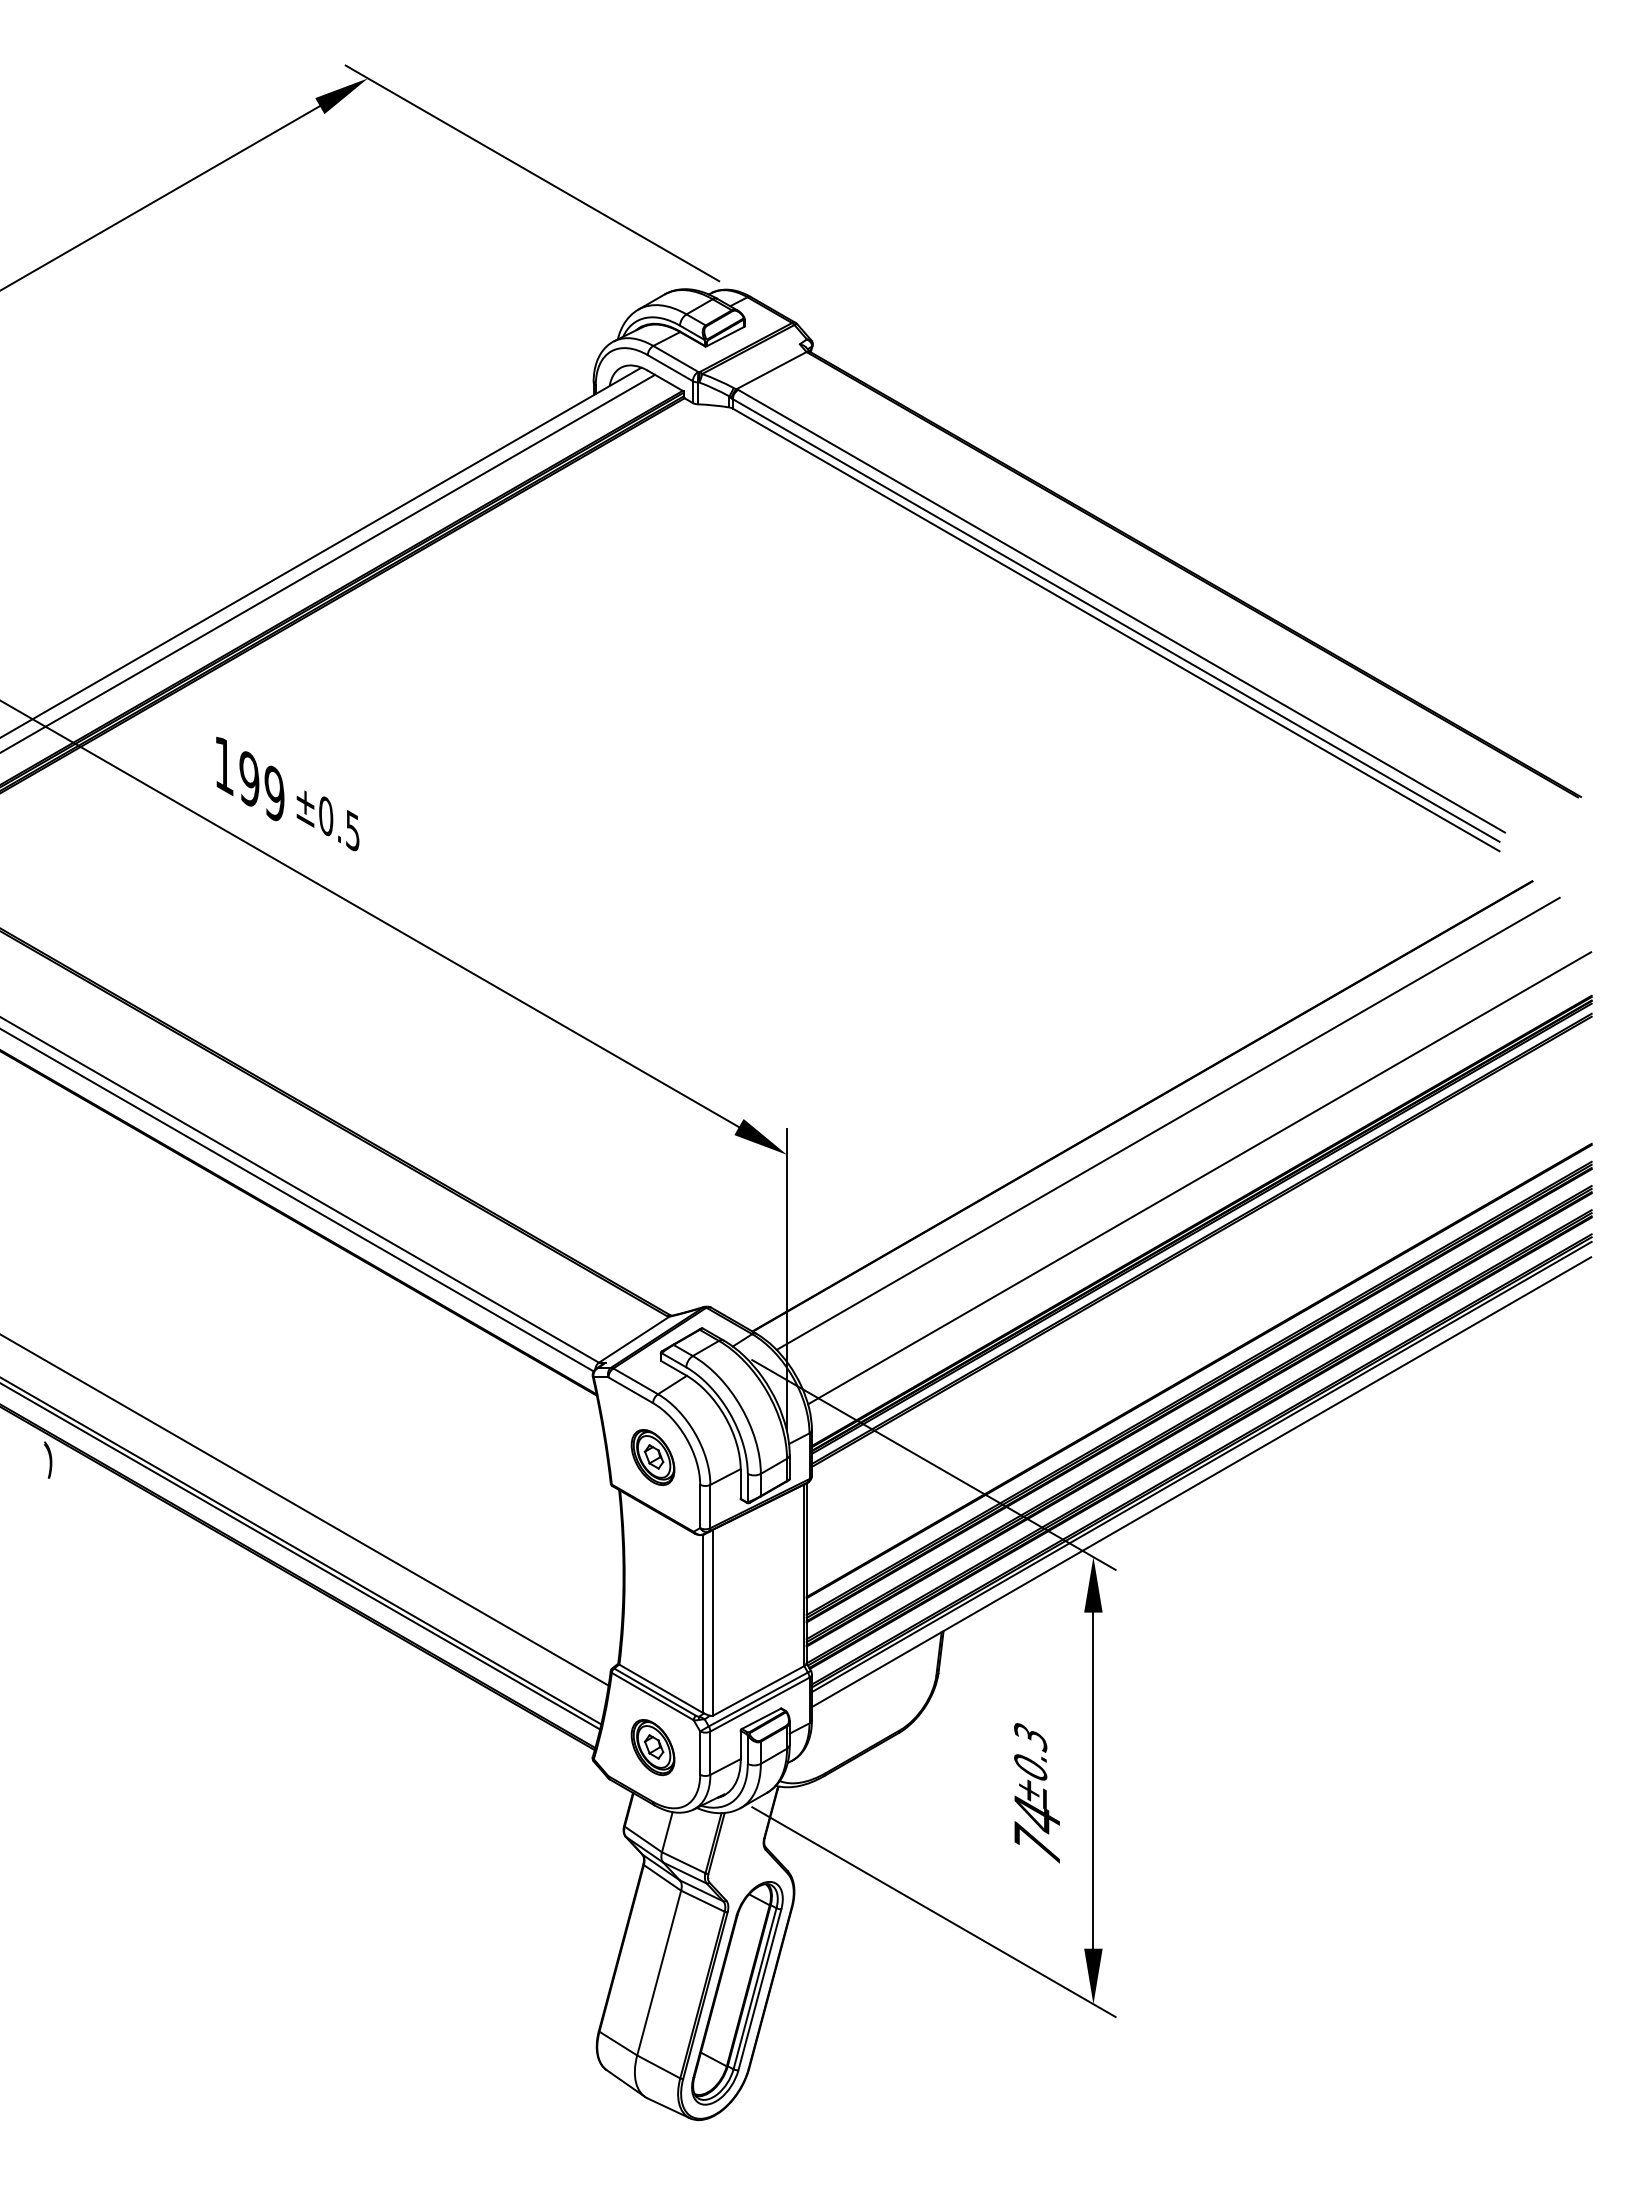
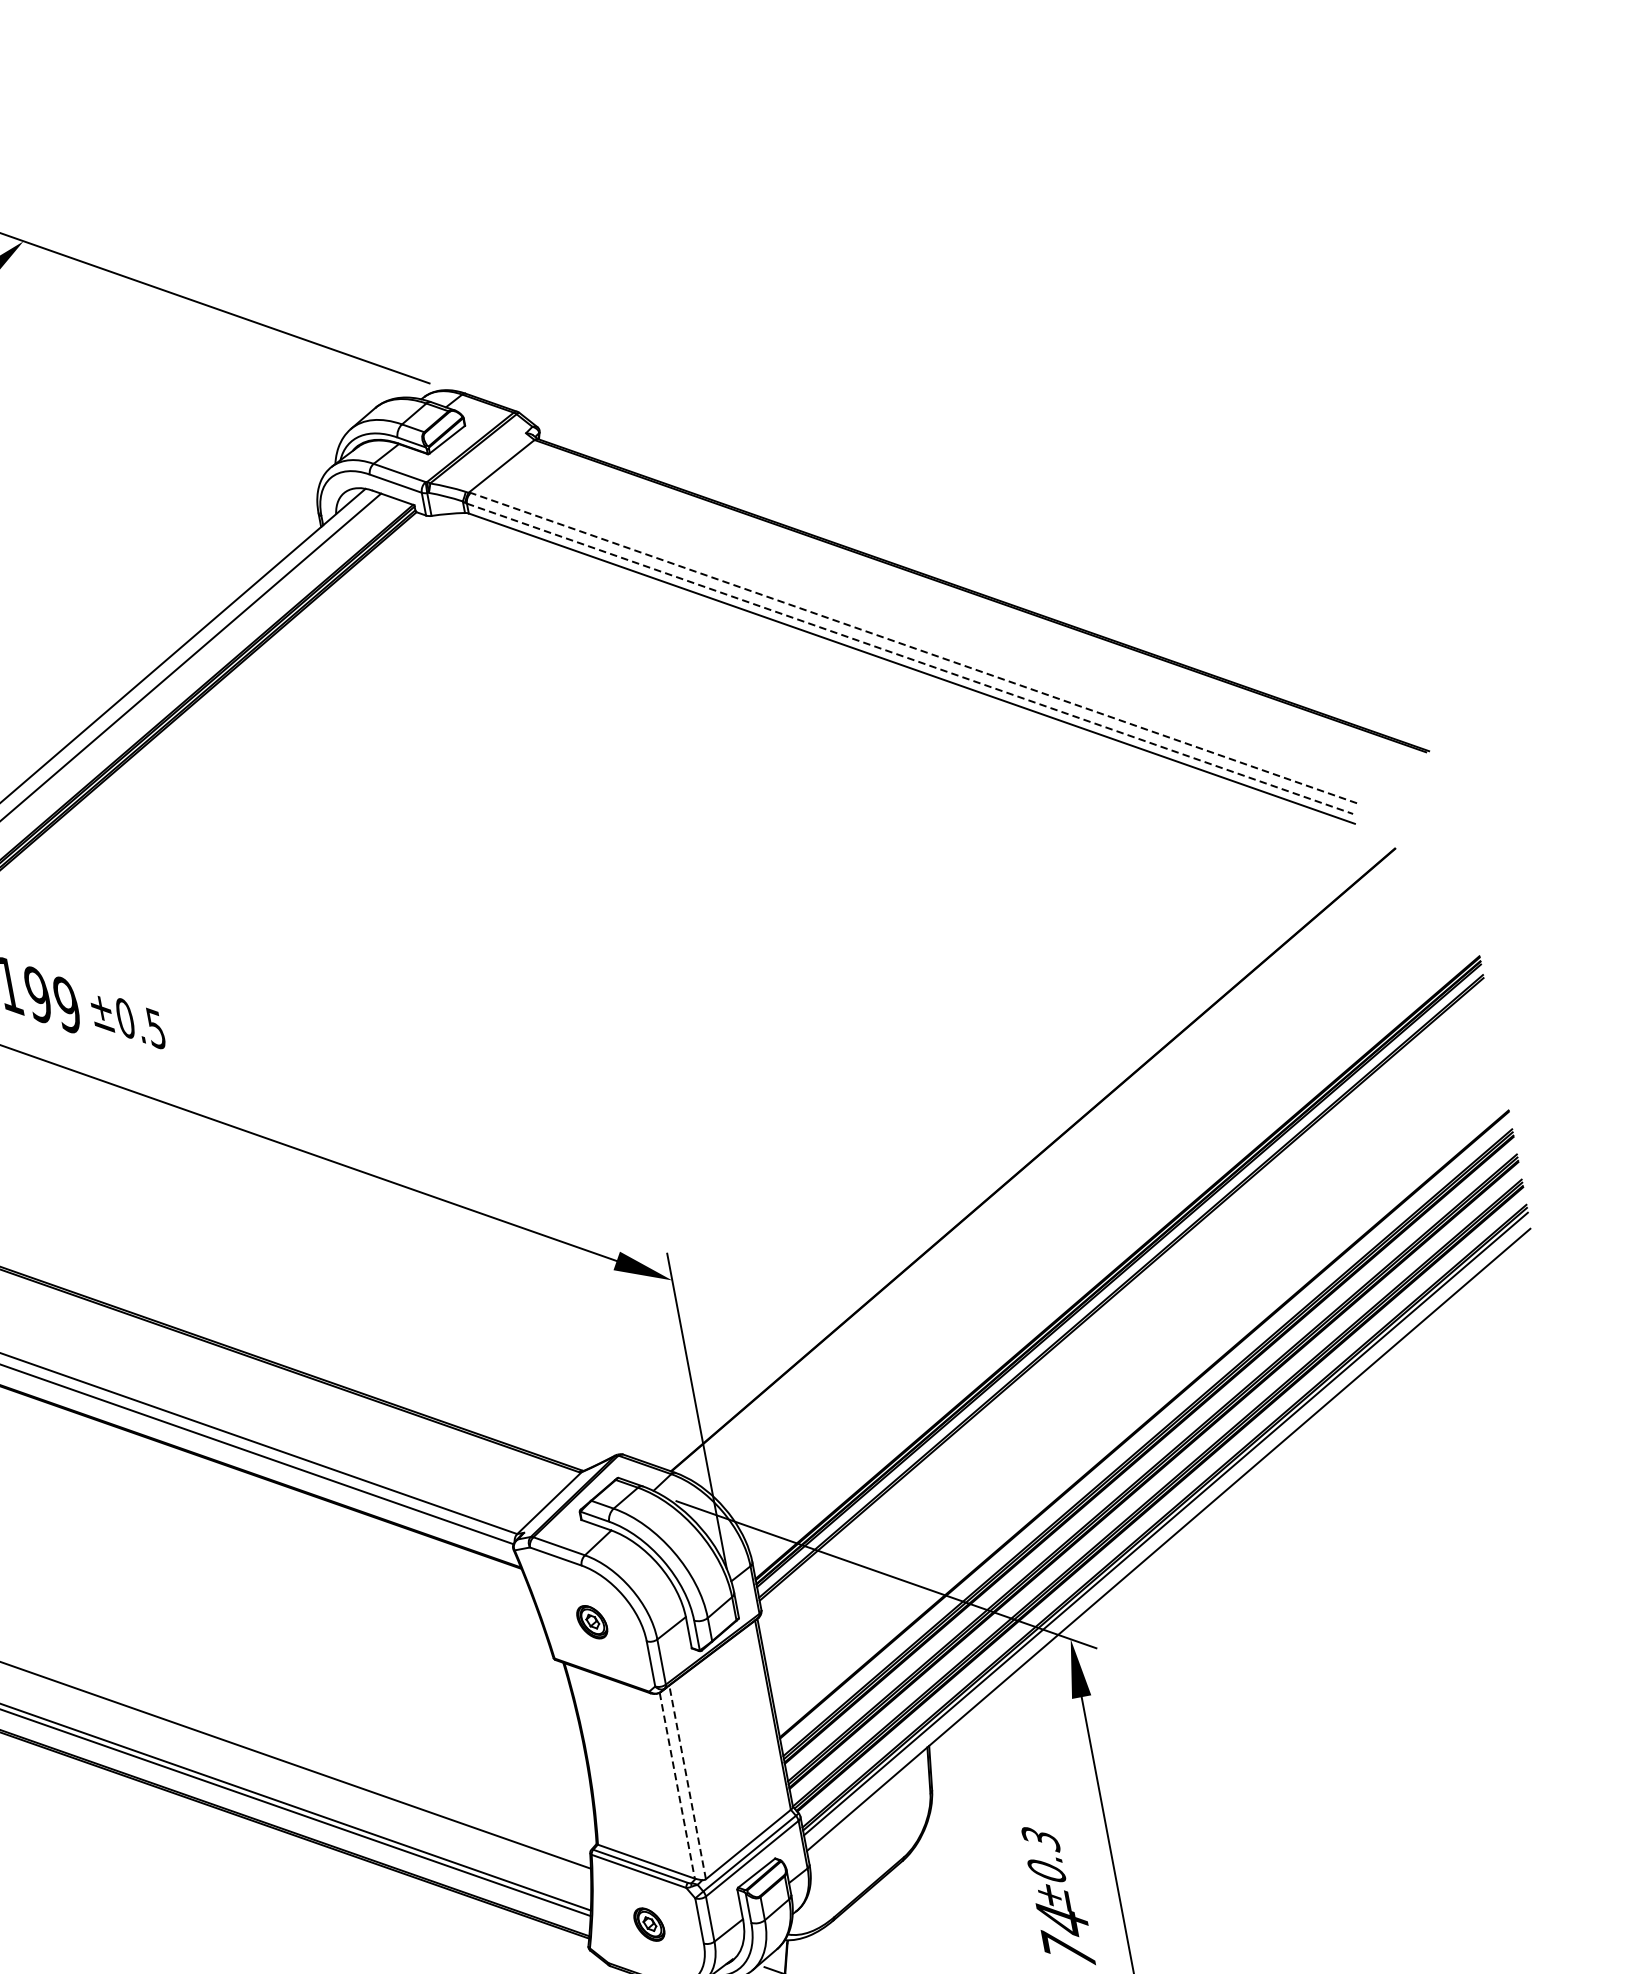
line: (1121, 611) -> (913, 648), solid -> dashed
line: (1116, 620) -> (910, 658), solid -> dashed
line: (1167, 1123) -> (1062, 1172), removed
line: (1199, 1178) -> (1106, 1223), removed
part: (652, 1457) -> (591, 1622), size x0.6
line: (713, 1622) -> (687, 1782), solid -> dashed
line: (703, 1624) -> (677, 1786), solid -> dashed
part: (652, 1747) -> (648, 1924), size x0.6

